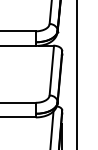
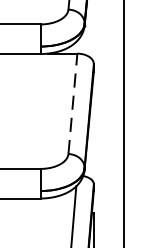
line: (51, 70) -> (72, 103), solid -> dashed

